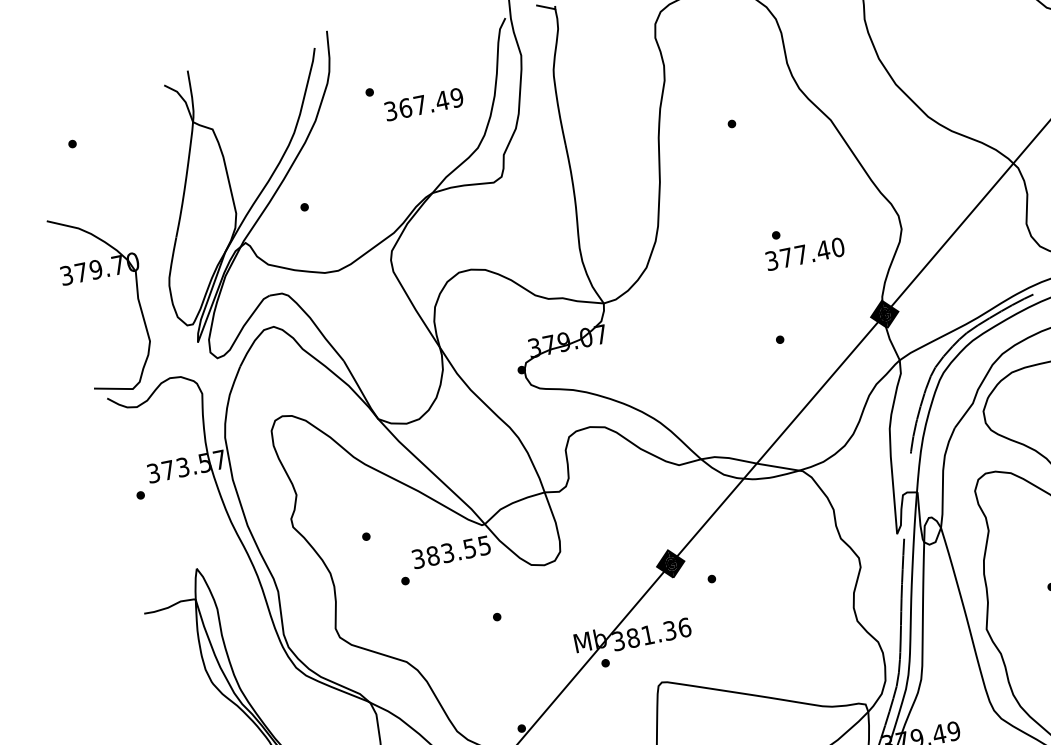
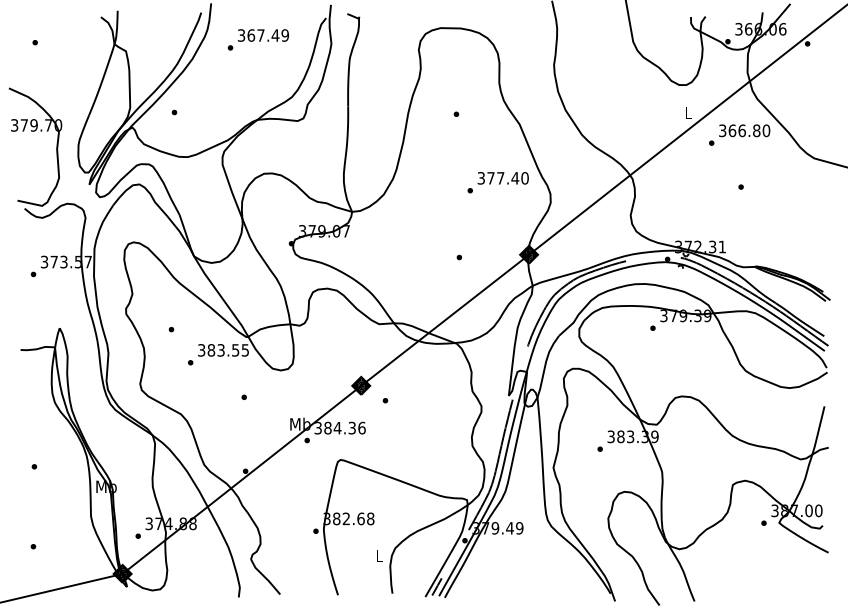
text: (424, 104) -> (263, 35), moved
text: (804, 254) -> (502, 178), moved
text: (647, 635) -> (337, 428), 381.36 -> 384.36

